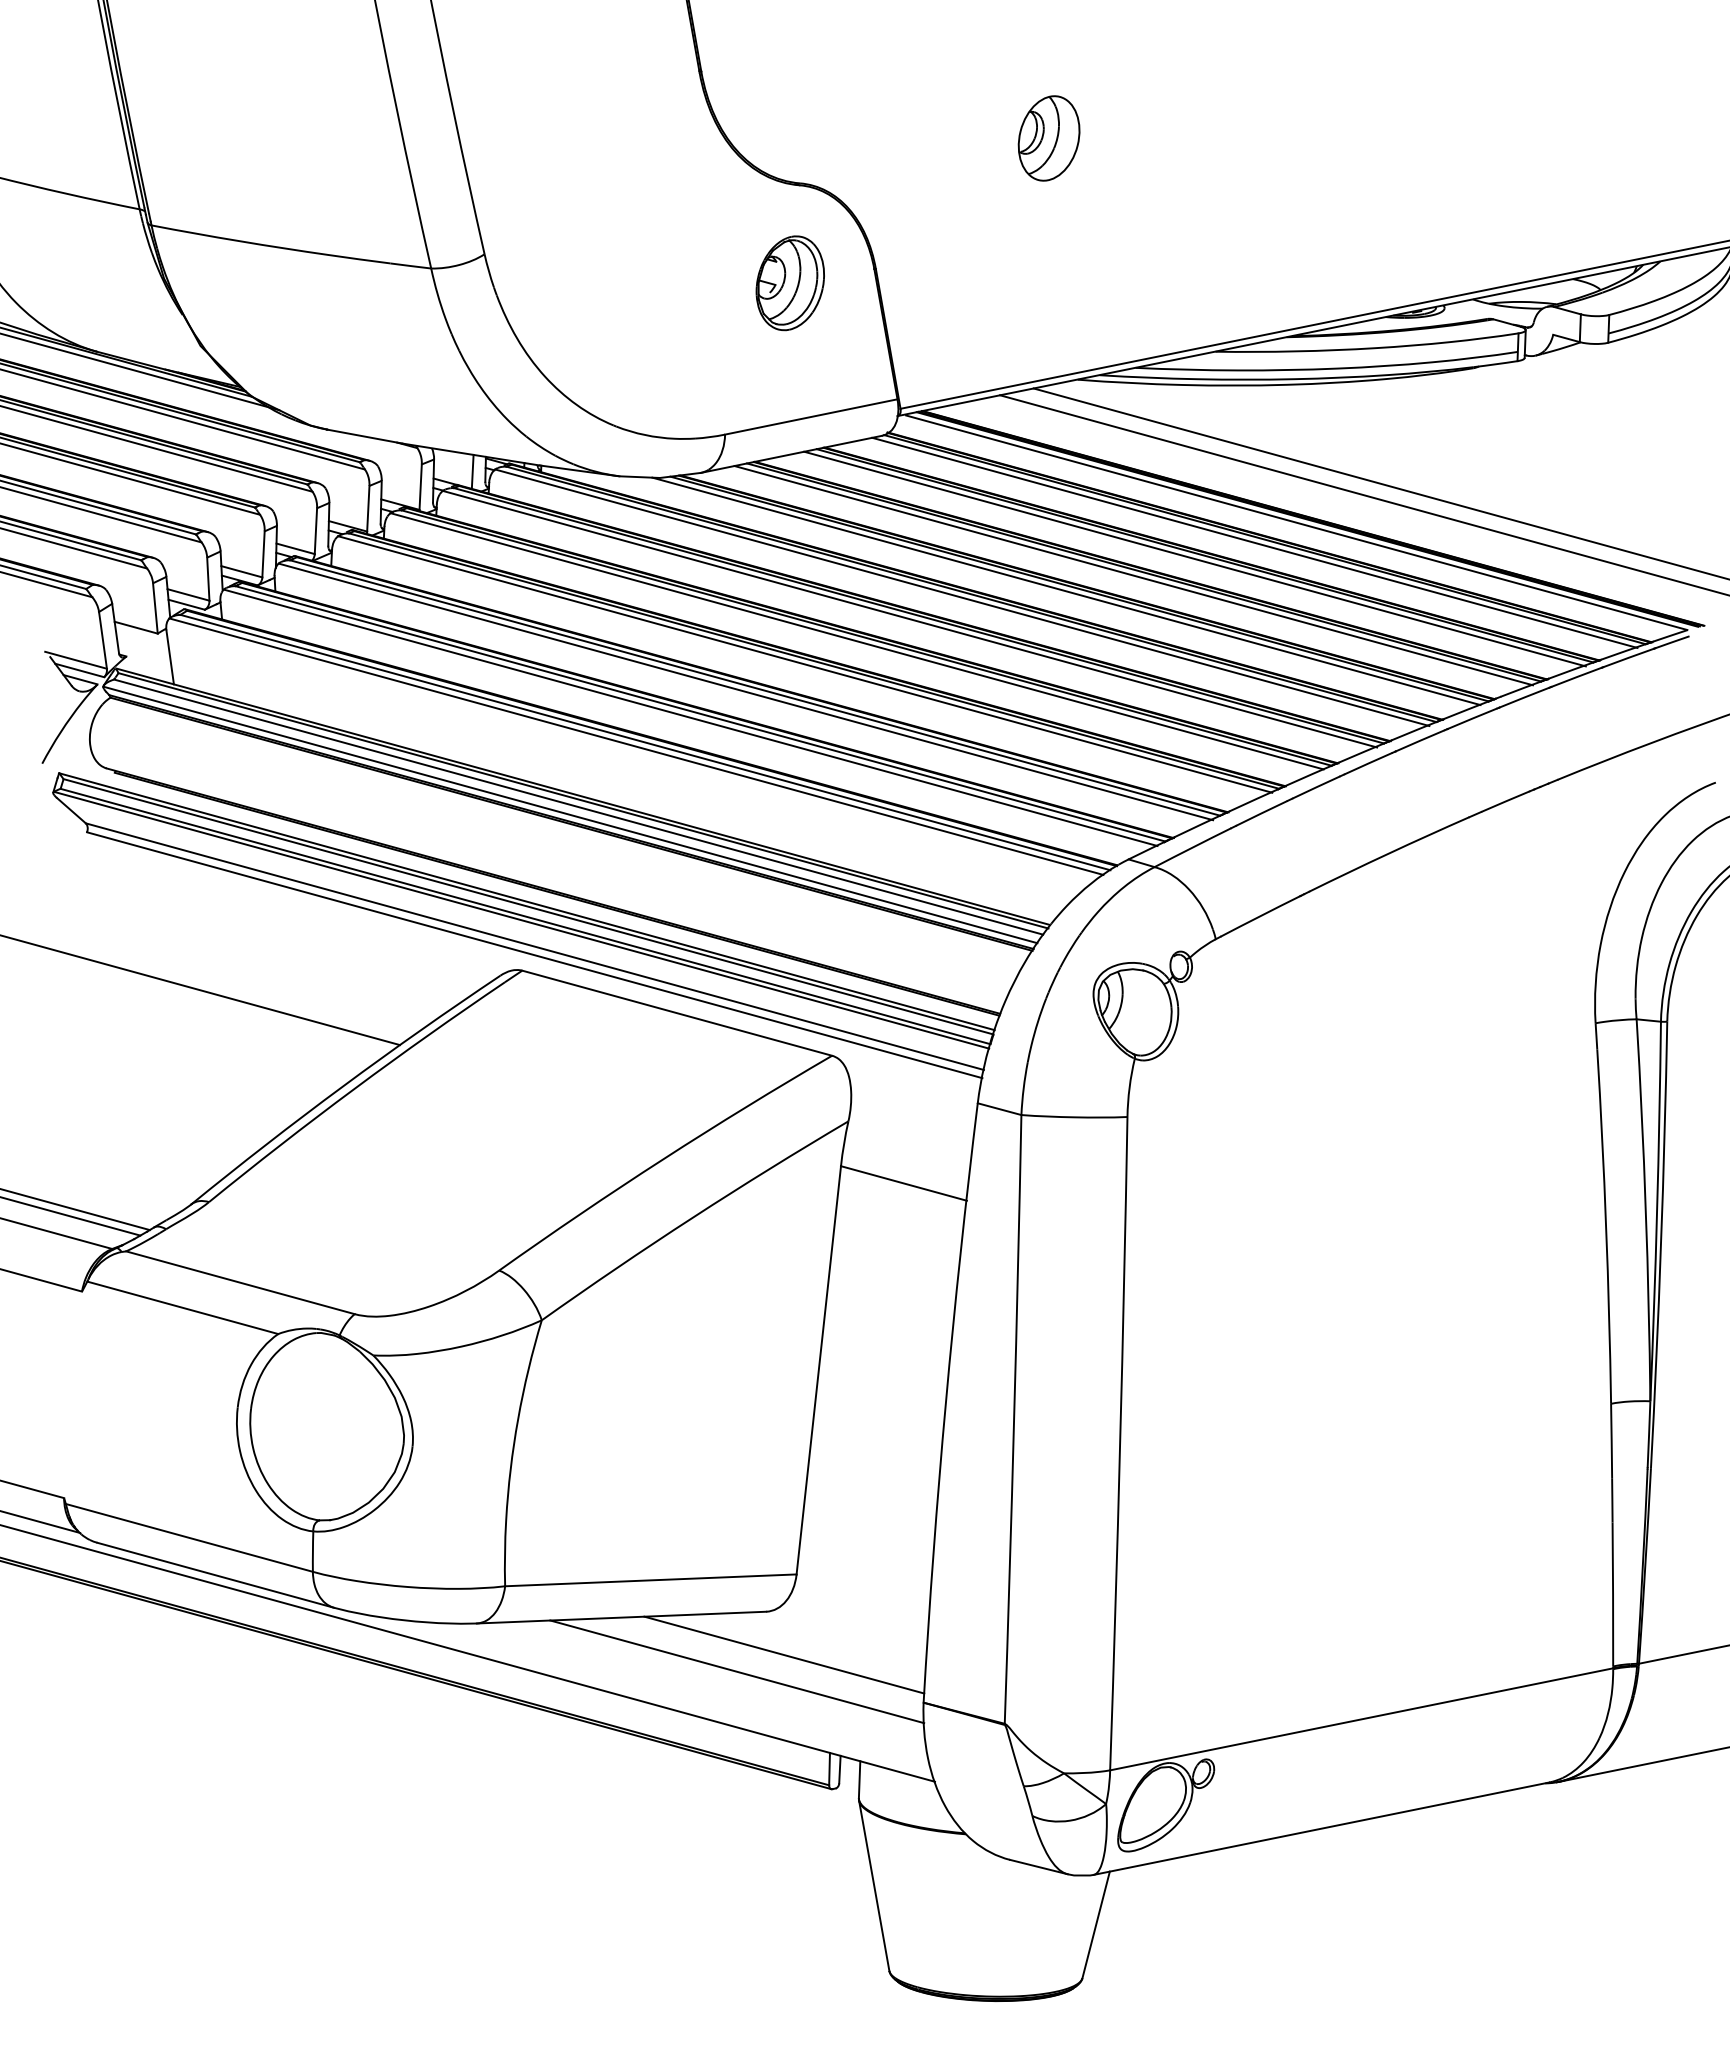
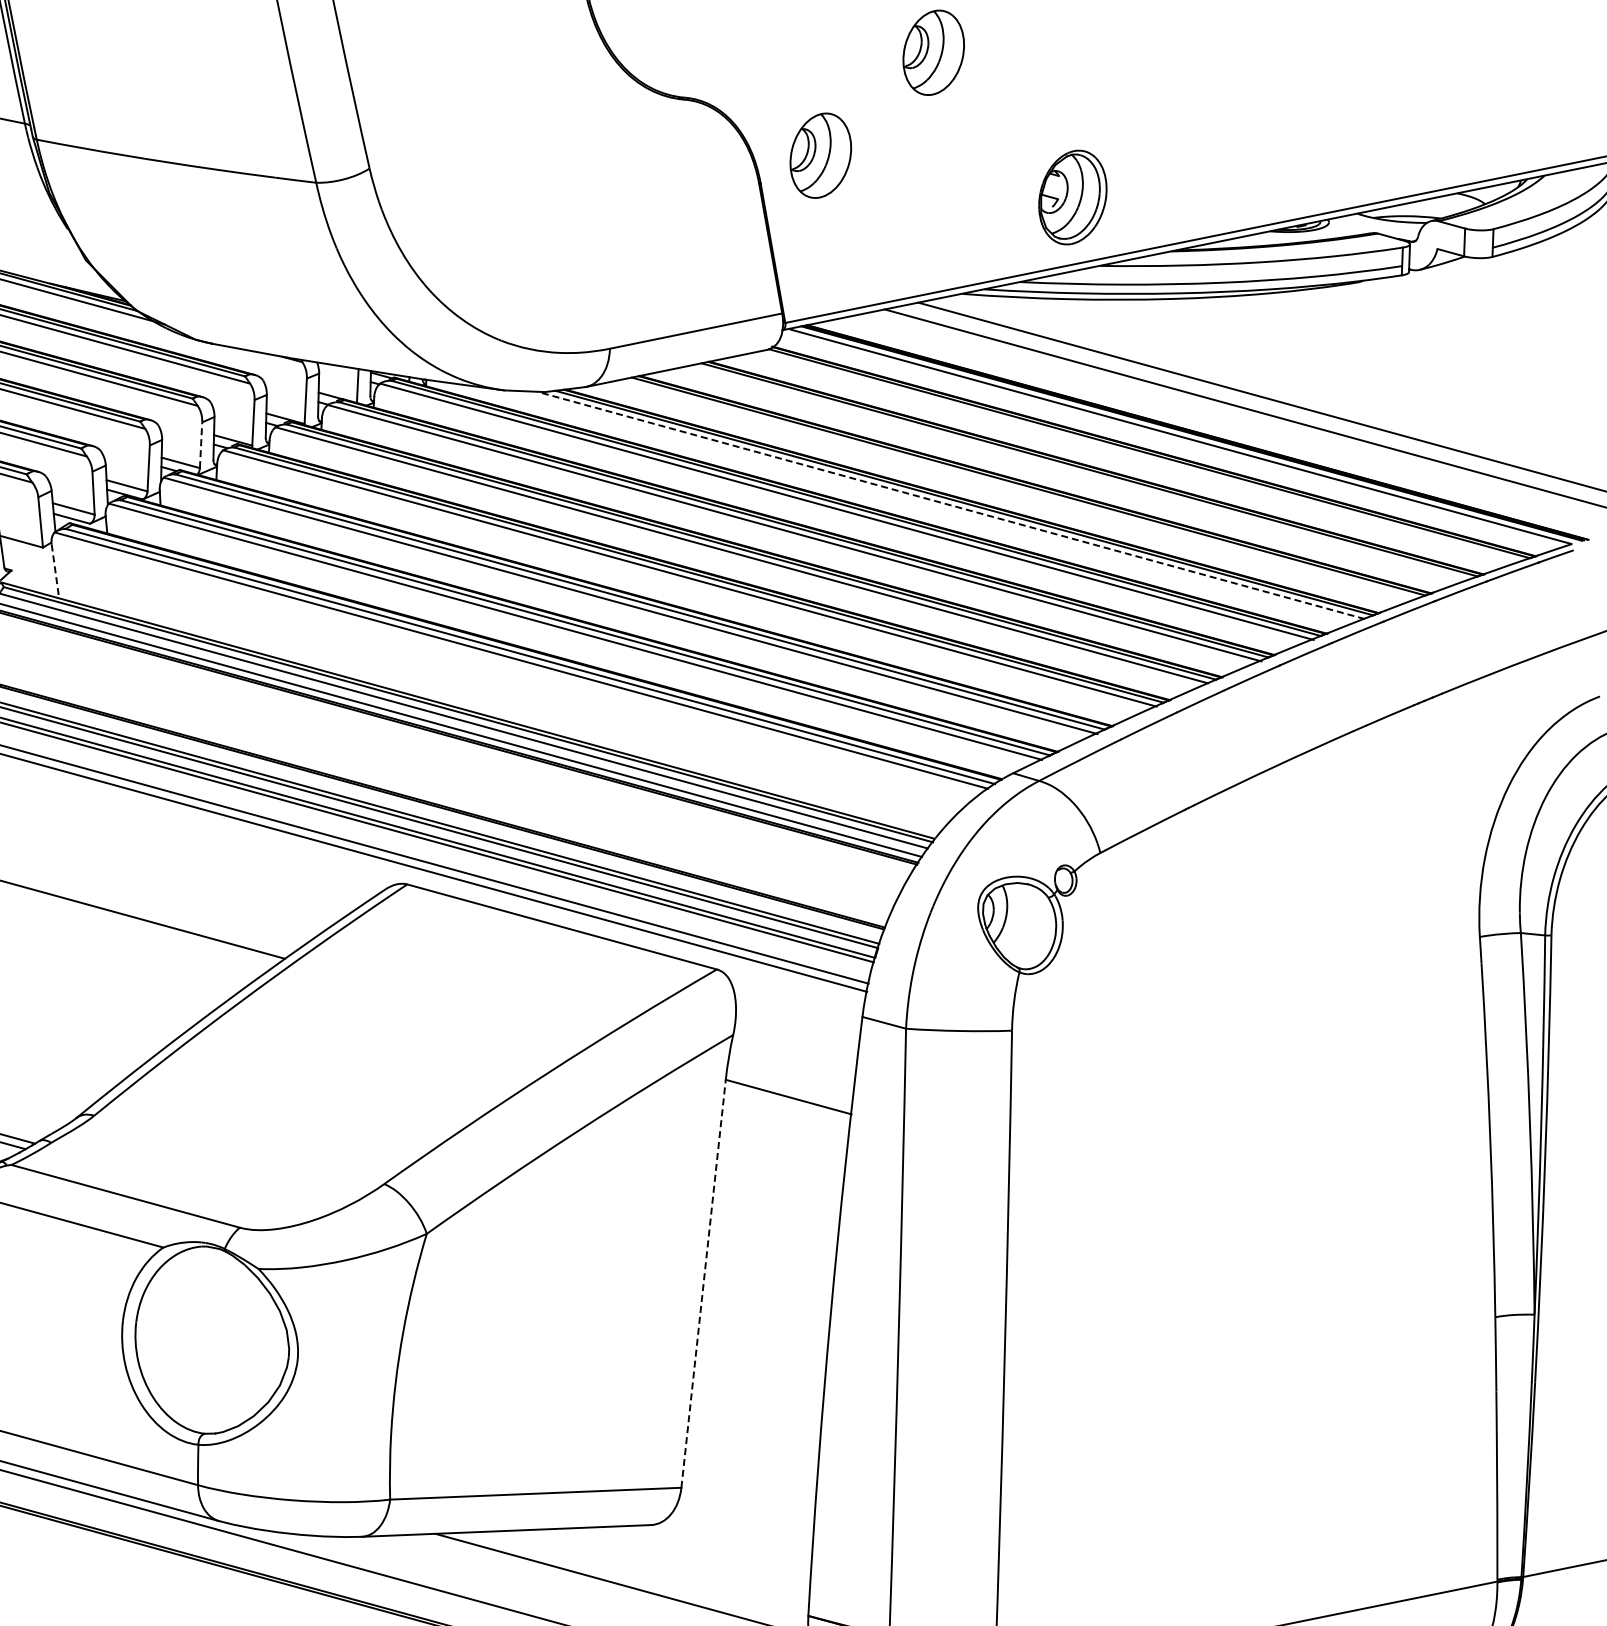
part: (935, 241) -> (820, 155), added
part: (789, 283) -> (1072, 197), moved
line: (315, 531) -> (200, 445), solid -> dashed
line: (1254, 542) -> (1138, 456), removed
line: (1194, 558) -> (1079, 472), removed
line: (1133, 575) -> (1018, 489), removed
line: (1065, 591) -> (950, 505), solid -> dashed
line: (170, 657) -> (55, 571), solid -> dashed
line: (818, 1369) -> (703, 1282), solid -> dashed
line: (784, 1654) -> (669, 1567), removed

